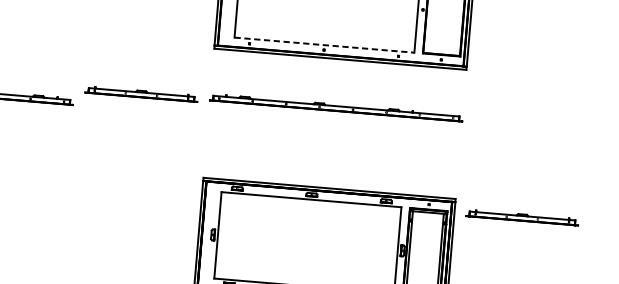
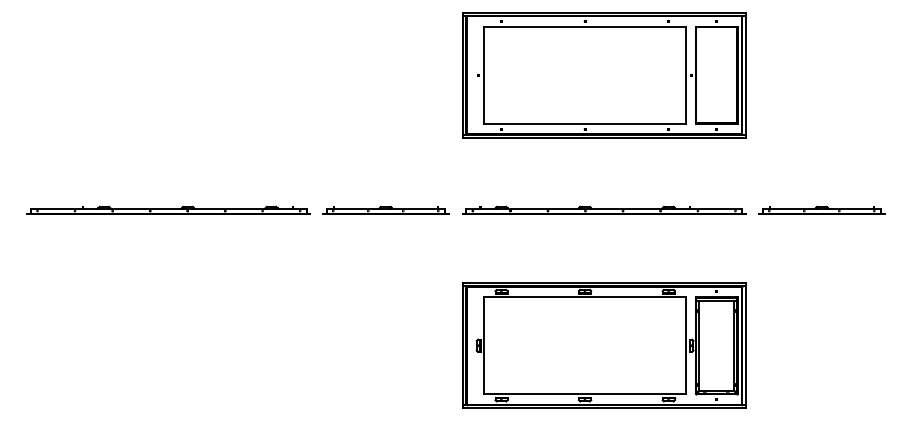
line: (324, 44) -> (585, 123), dashed -> solid
part: (141, 93) -> (385, 209), moved
part: (336, 106) -> (604, 209), moved
part: (522, 216) -> (821, 209), moved

